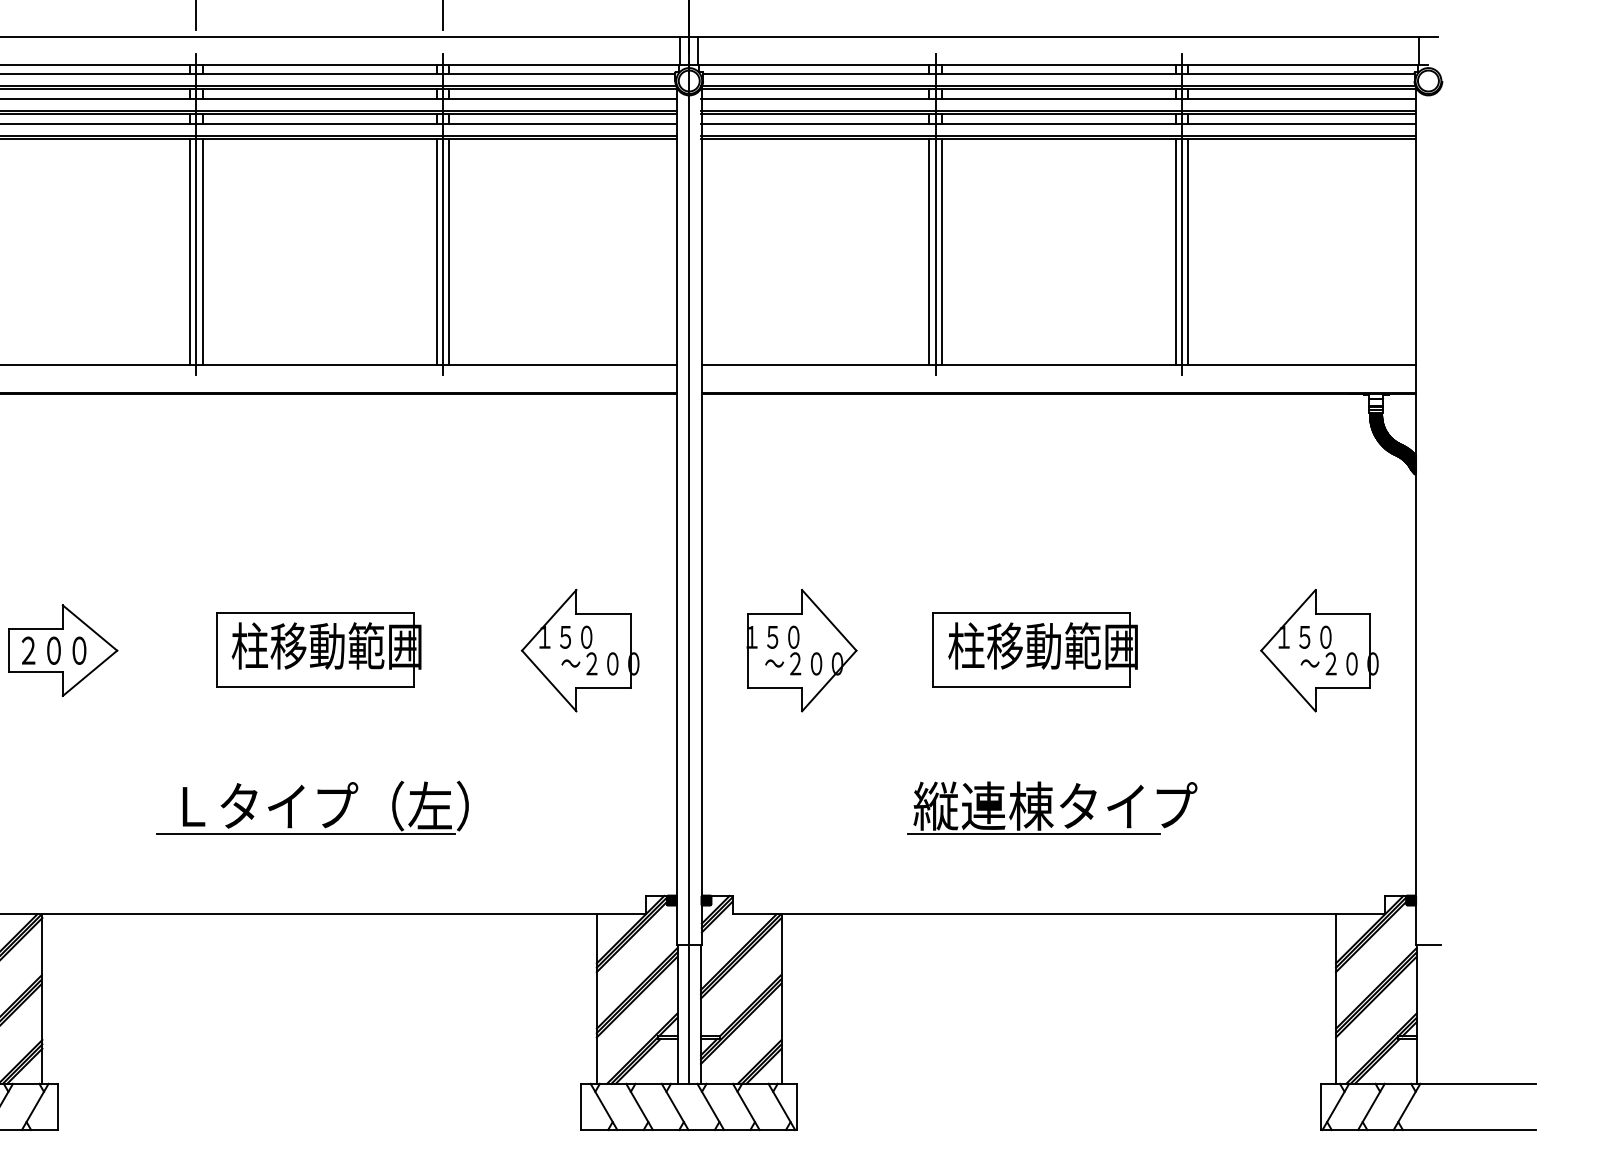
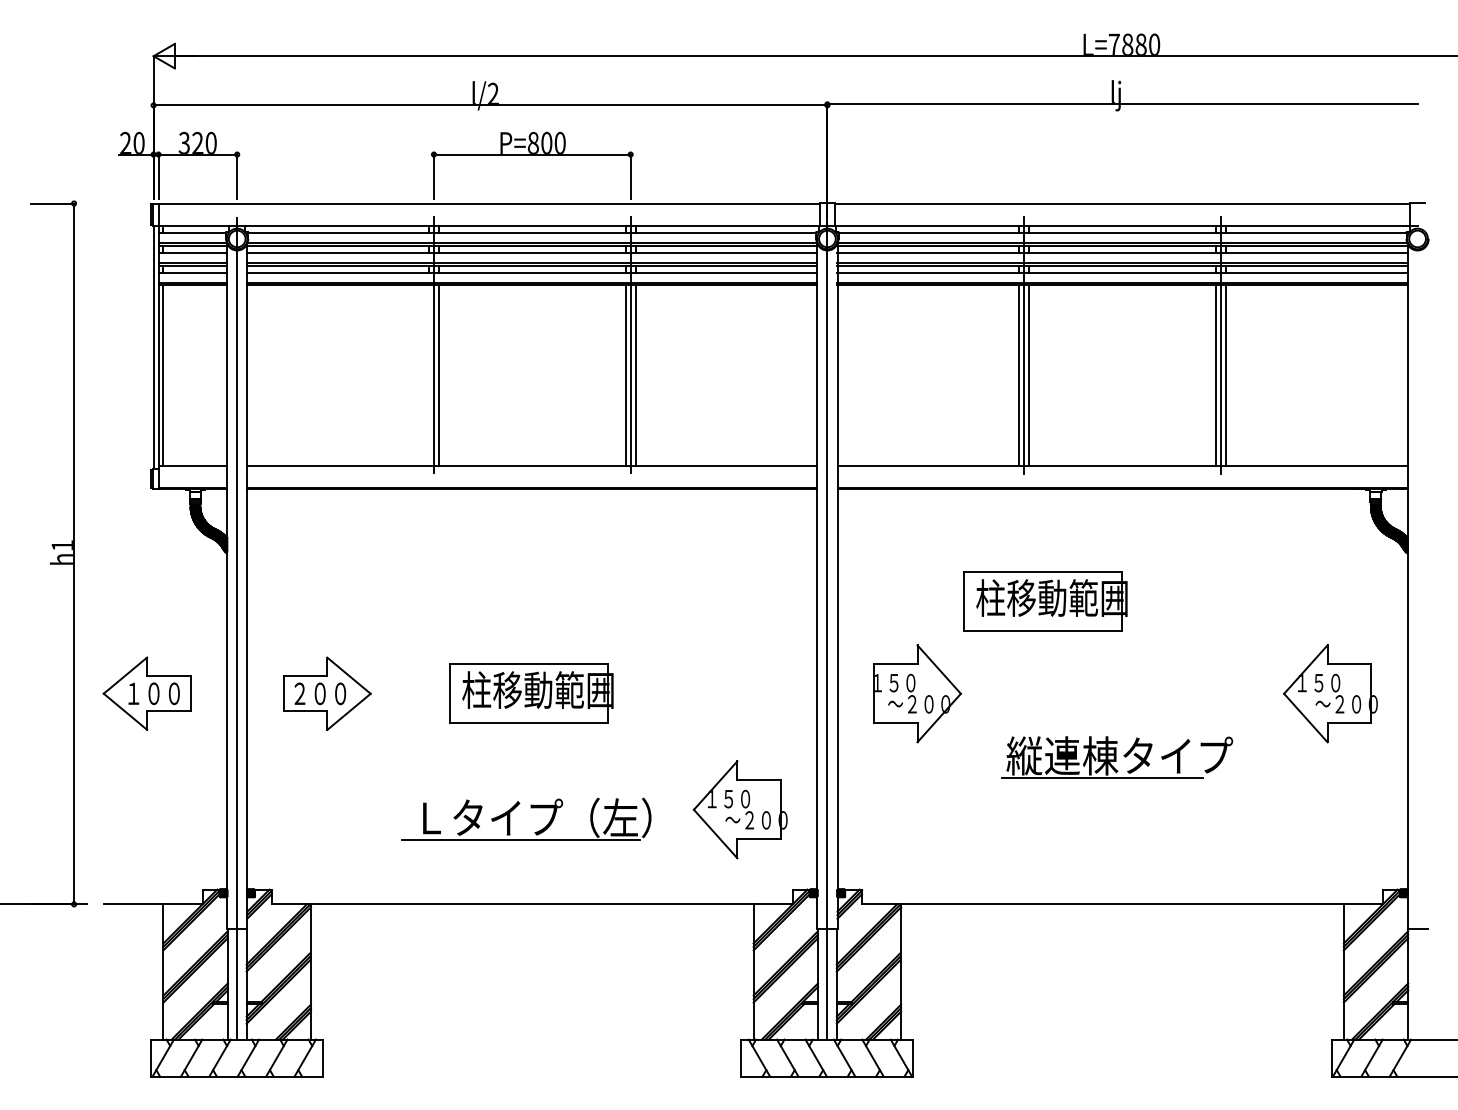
line: (190, 252) -> (429, 375), removed
part: (579, 650) -> (739, 809), moved
part: (1035, 650) -> (1045, 601), moved
part: (1052, 808) -> (1117, 757), moved

